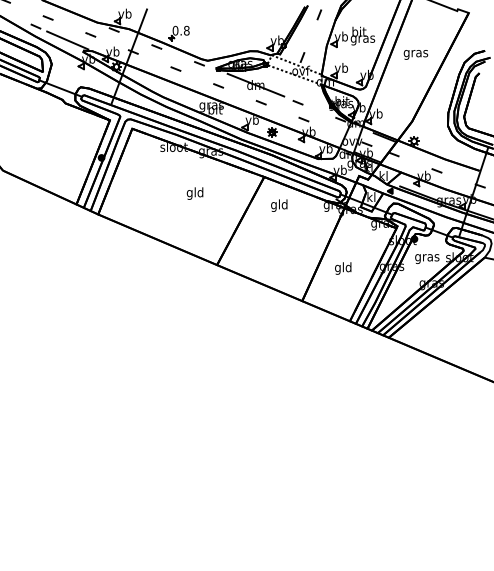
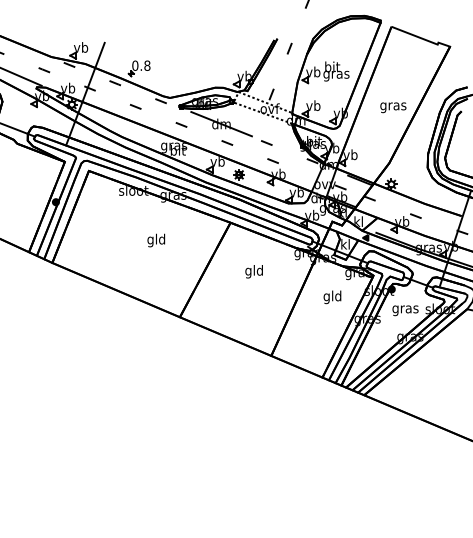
text: (415, 54) -> (392, 107), moved
text: (279, 205) -> (254, 271), moved
text: (343, 268) -> (332, 297), moved

